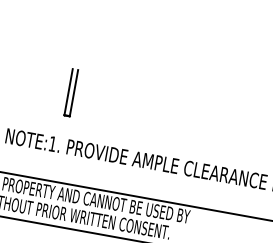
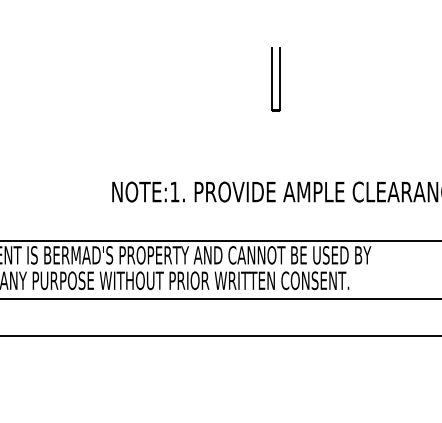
part: (70, 92) -> (275, 79), moved

